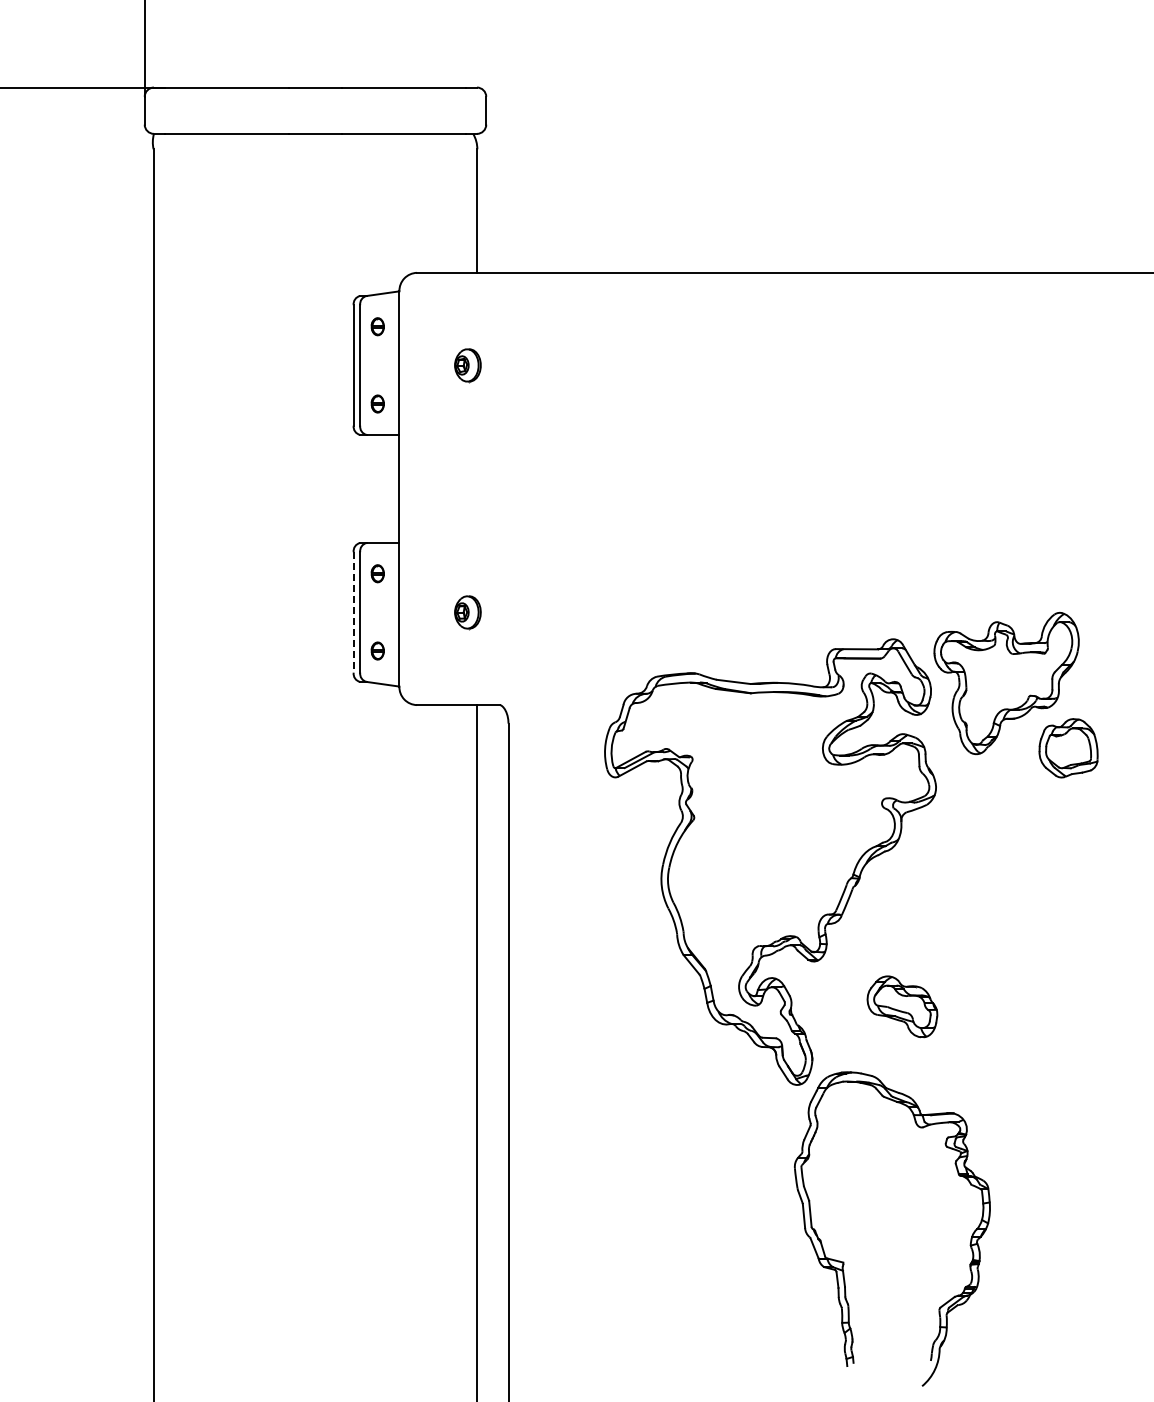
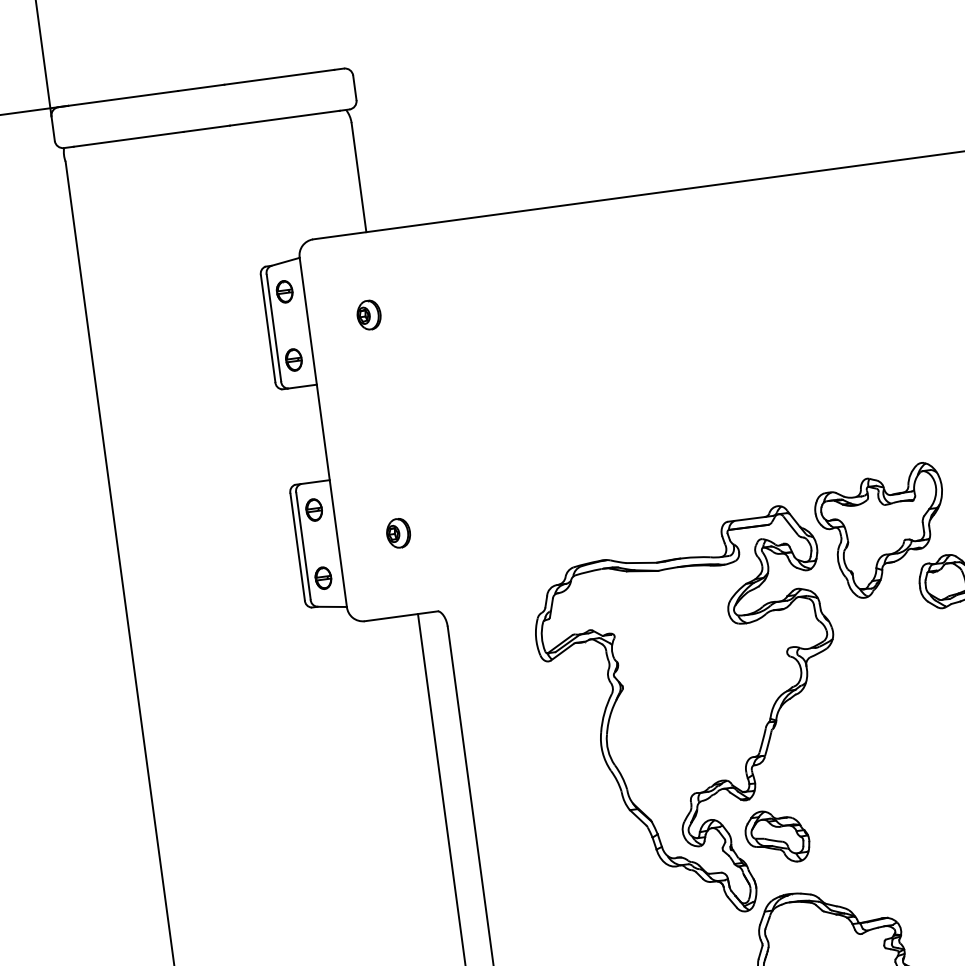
part: (377, 326) -> (284, 291), size x1.43
part: (377, 403) -> (293, 359), size x1.43
part: (377, 573) -> (314, 509), size x1.43
line: (353, 612) -> (297, 547), dashed -> solid
part: (377, 650) -> (323, 577), size x1.43
part: (902, 1006) -> (777, 836), moved

